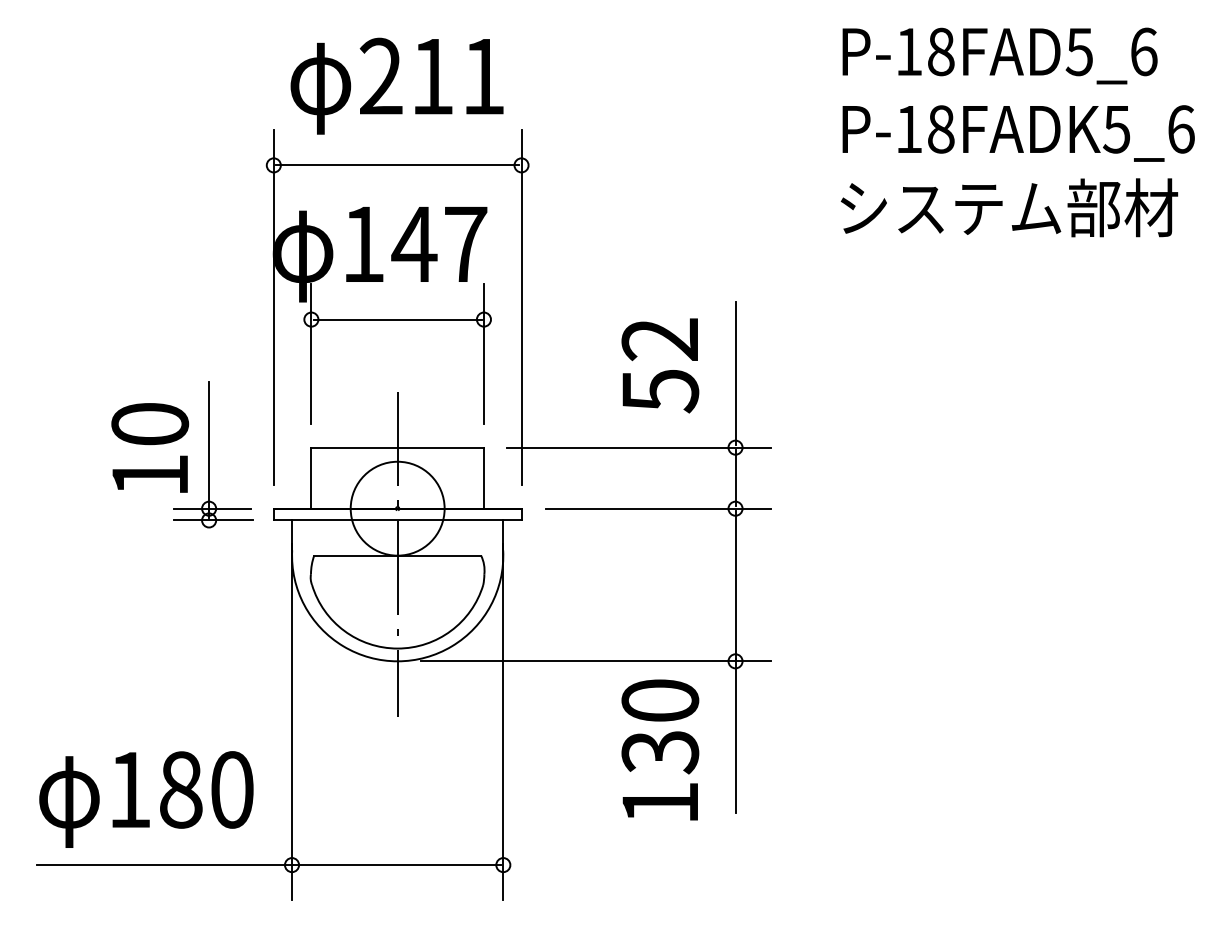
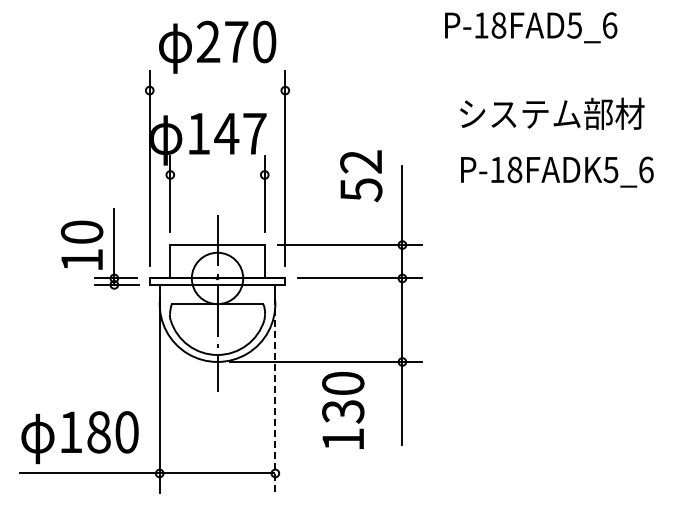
text: (1000, 55) -> (531, 27), moved
text: (457, 75) -> (250, 41), 211 -> 270
text: (1018, 132) -> (557, 171), moved
line: (397, 165) -> (217, 90), removed
line: (397, 318) -> (217, 174), removed
text: (660, 366) -> (361, 176), moved
line: (503, 722) -> (275, 395), solid -> dashed
text: (660, 750) -> (343, 410), moved

